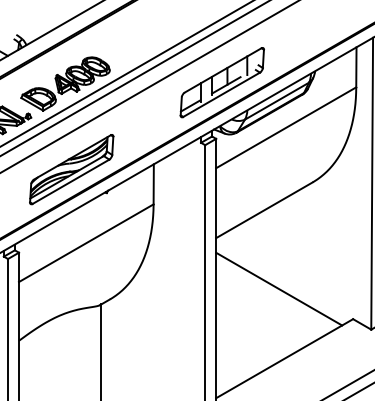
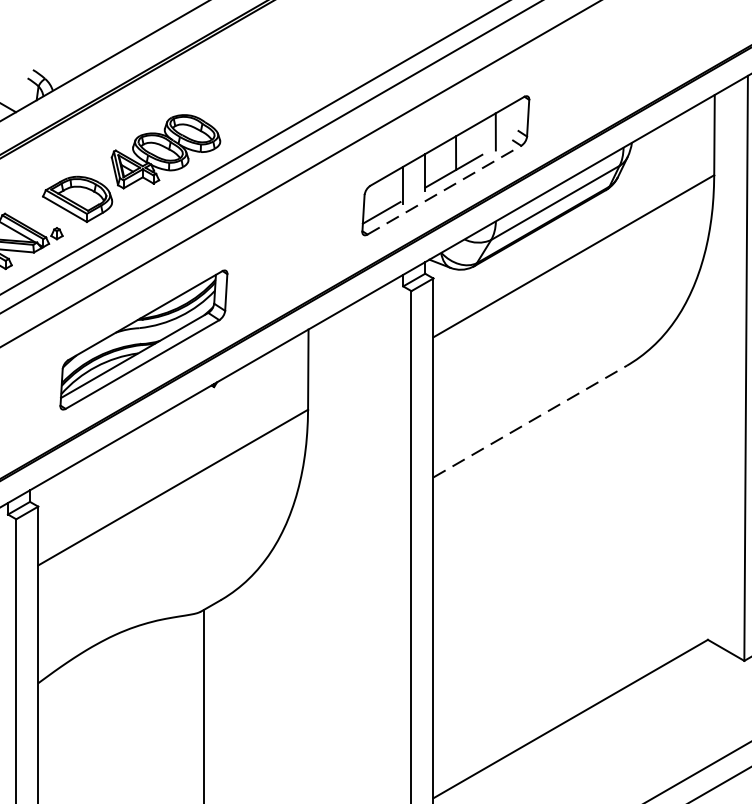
line: (222, 94) -> (446, 189), solid -> dashed
line: (264, 210) -> (530, 422), solid -> dashed
line: (279, 288) -> (560, 578), removed

